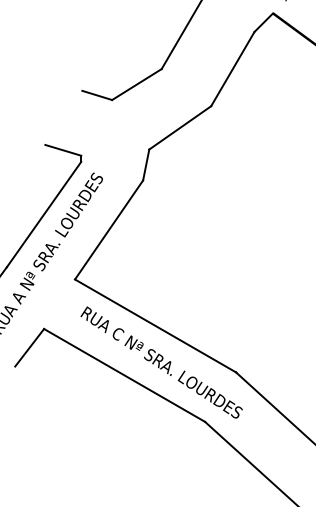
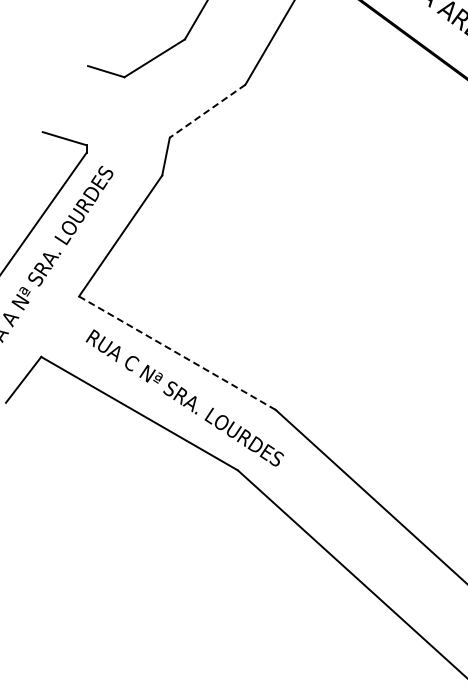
line: (180, 128) -> (207, 111), solid -> dashed
line: (155, 326) -> (177, 353), solid -> dashed

